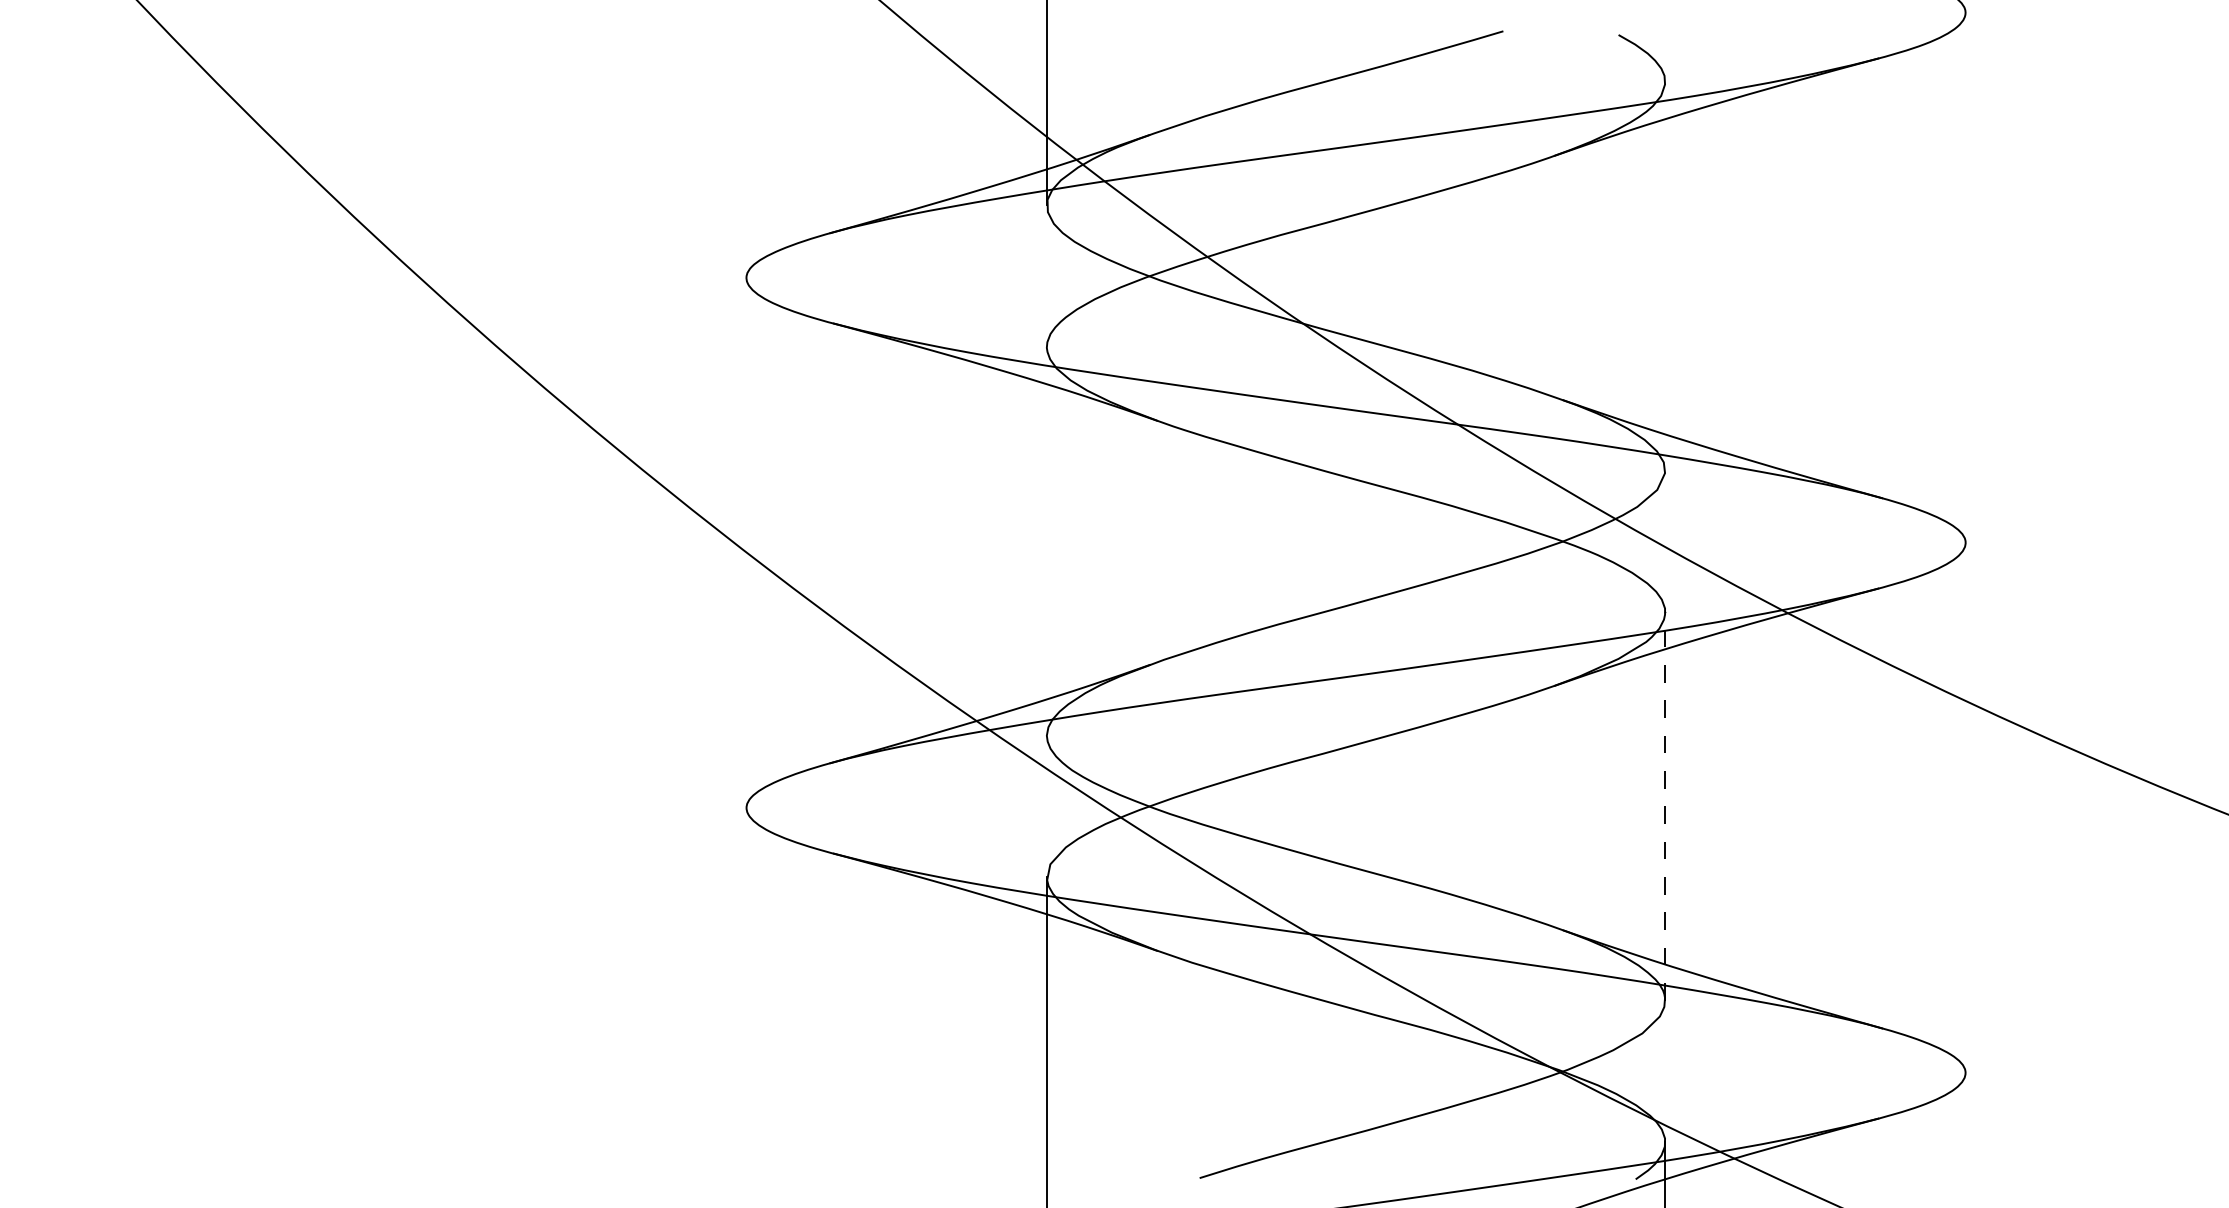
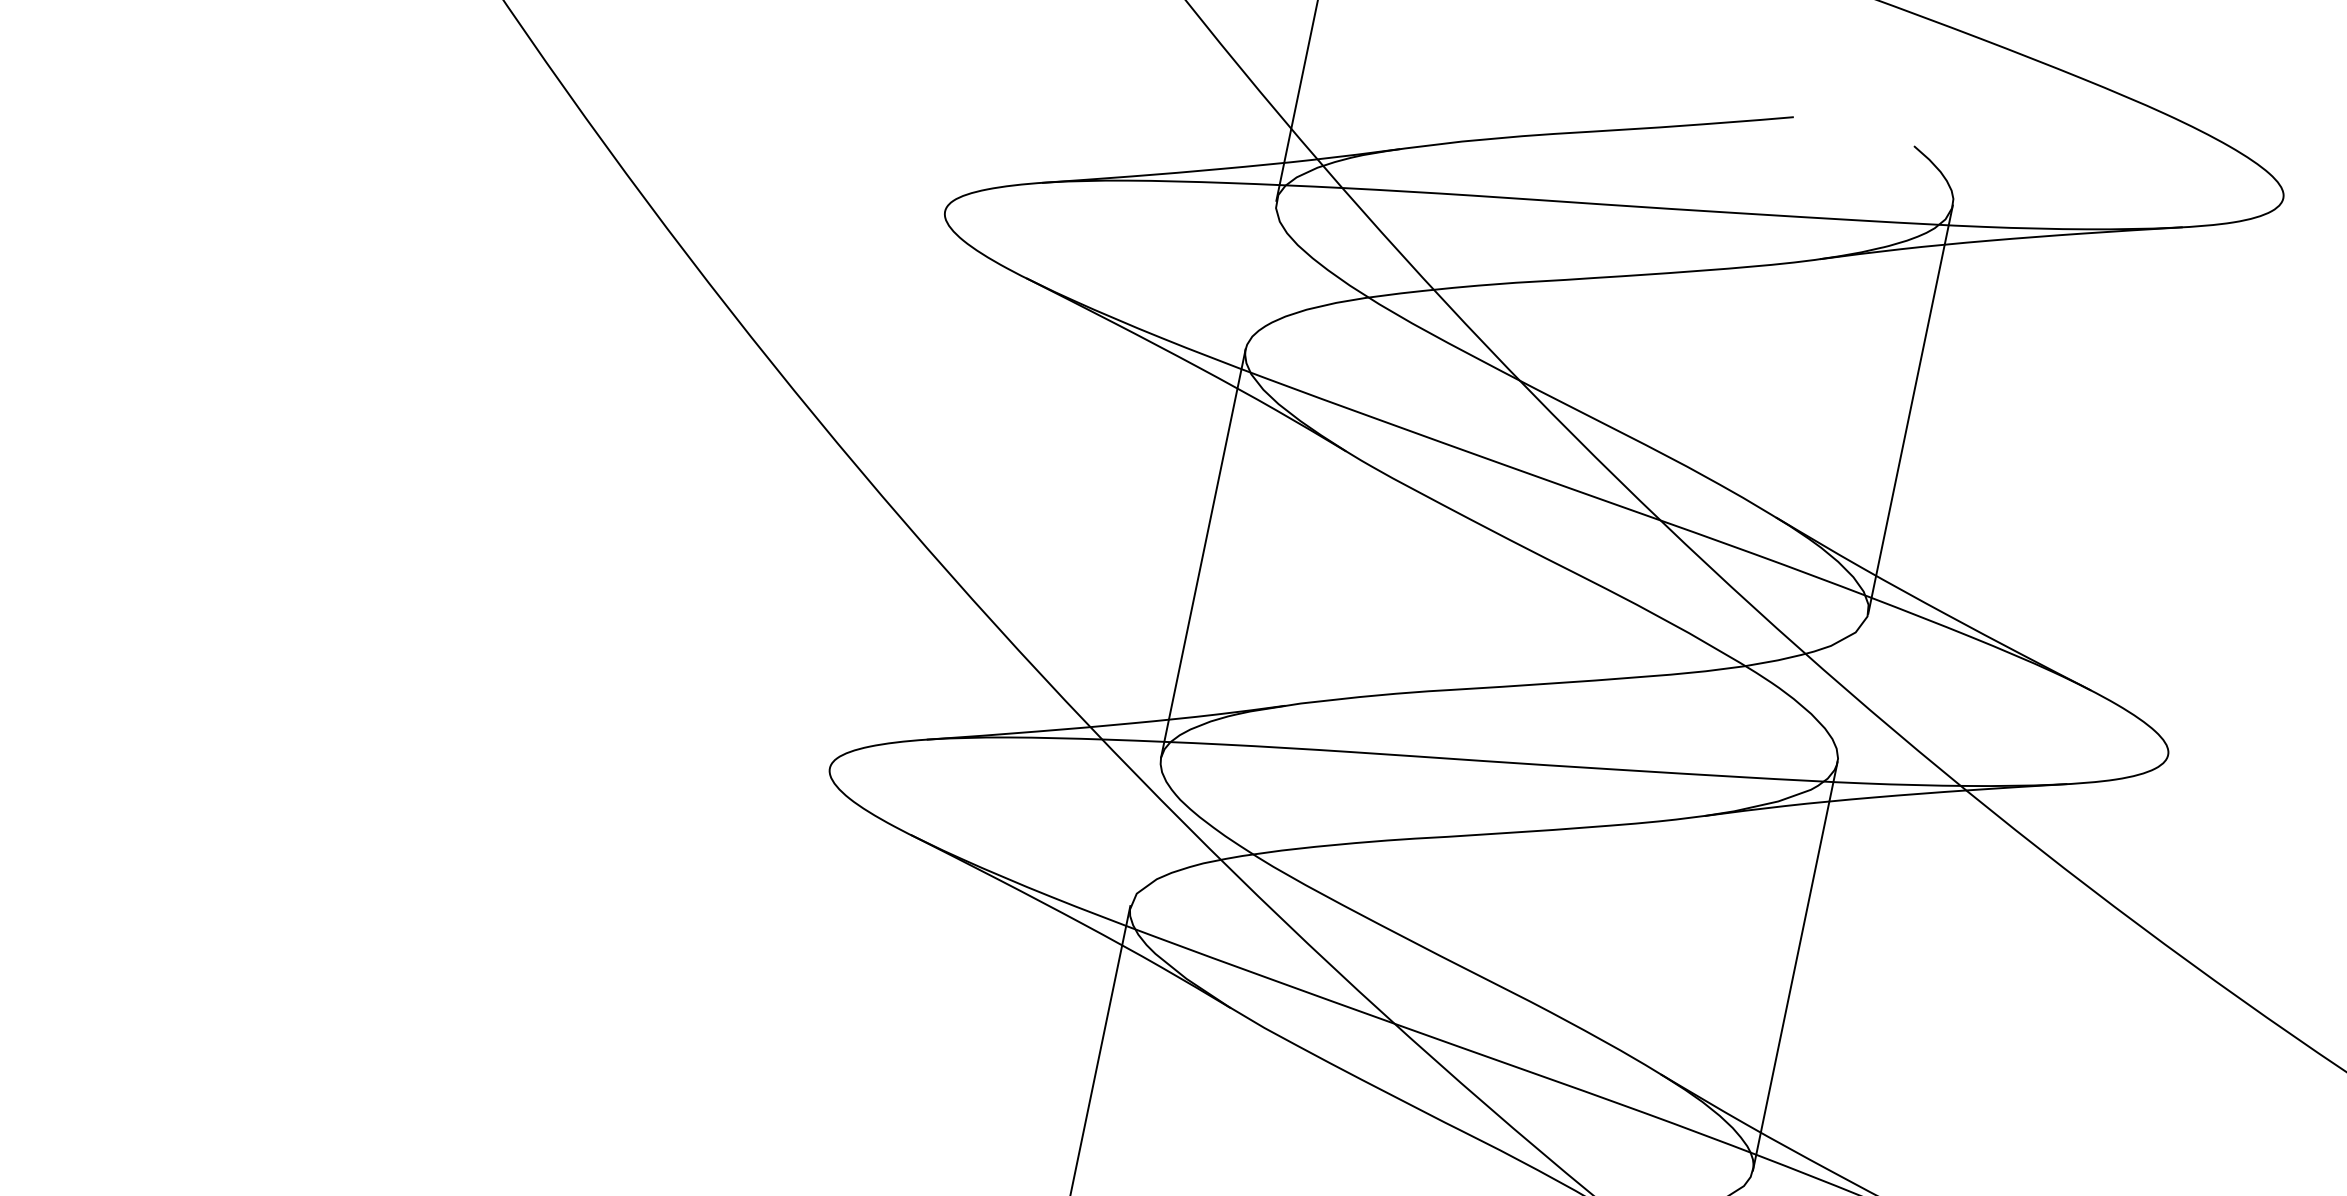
line: (1665, 275) -> (1911, 408), added
line: (1046, 540) -> (1203, 552), added
line: (1665, 805) -> (1795, 965), dashed -> solid

